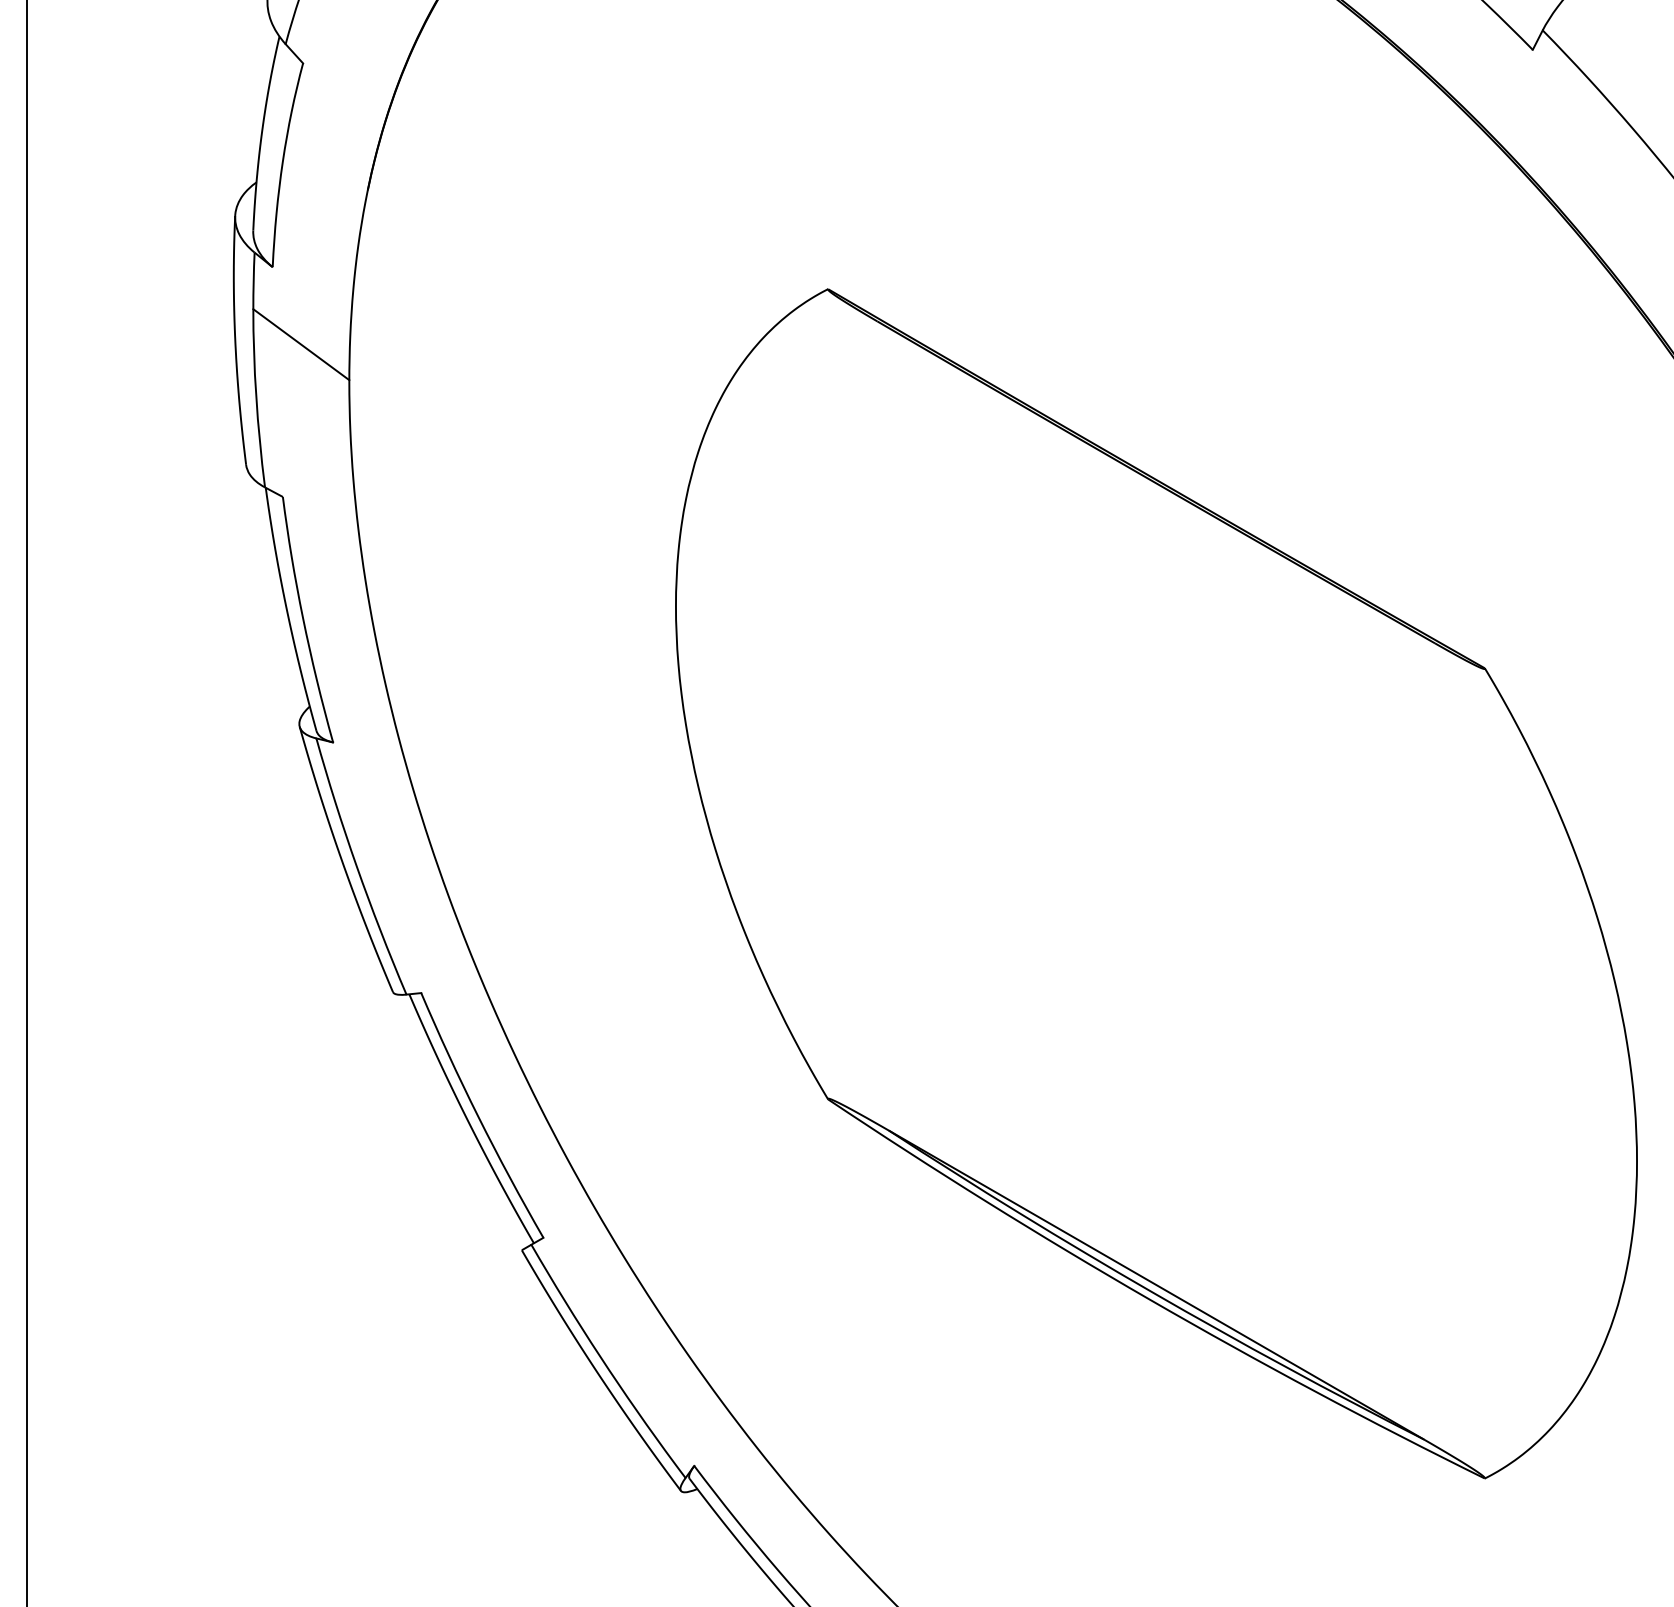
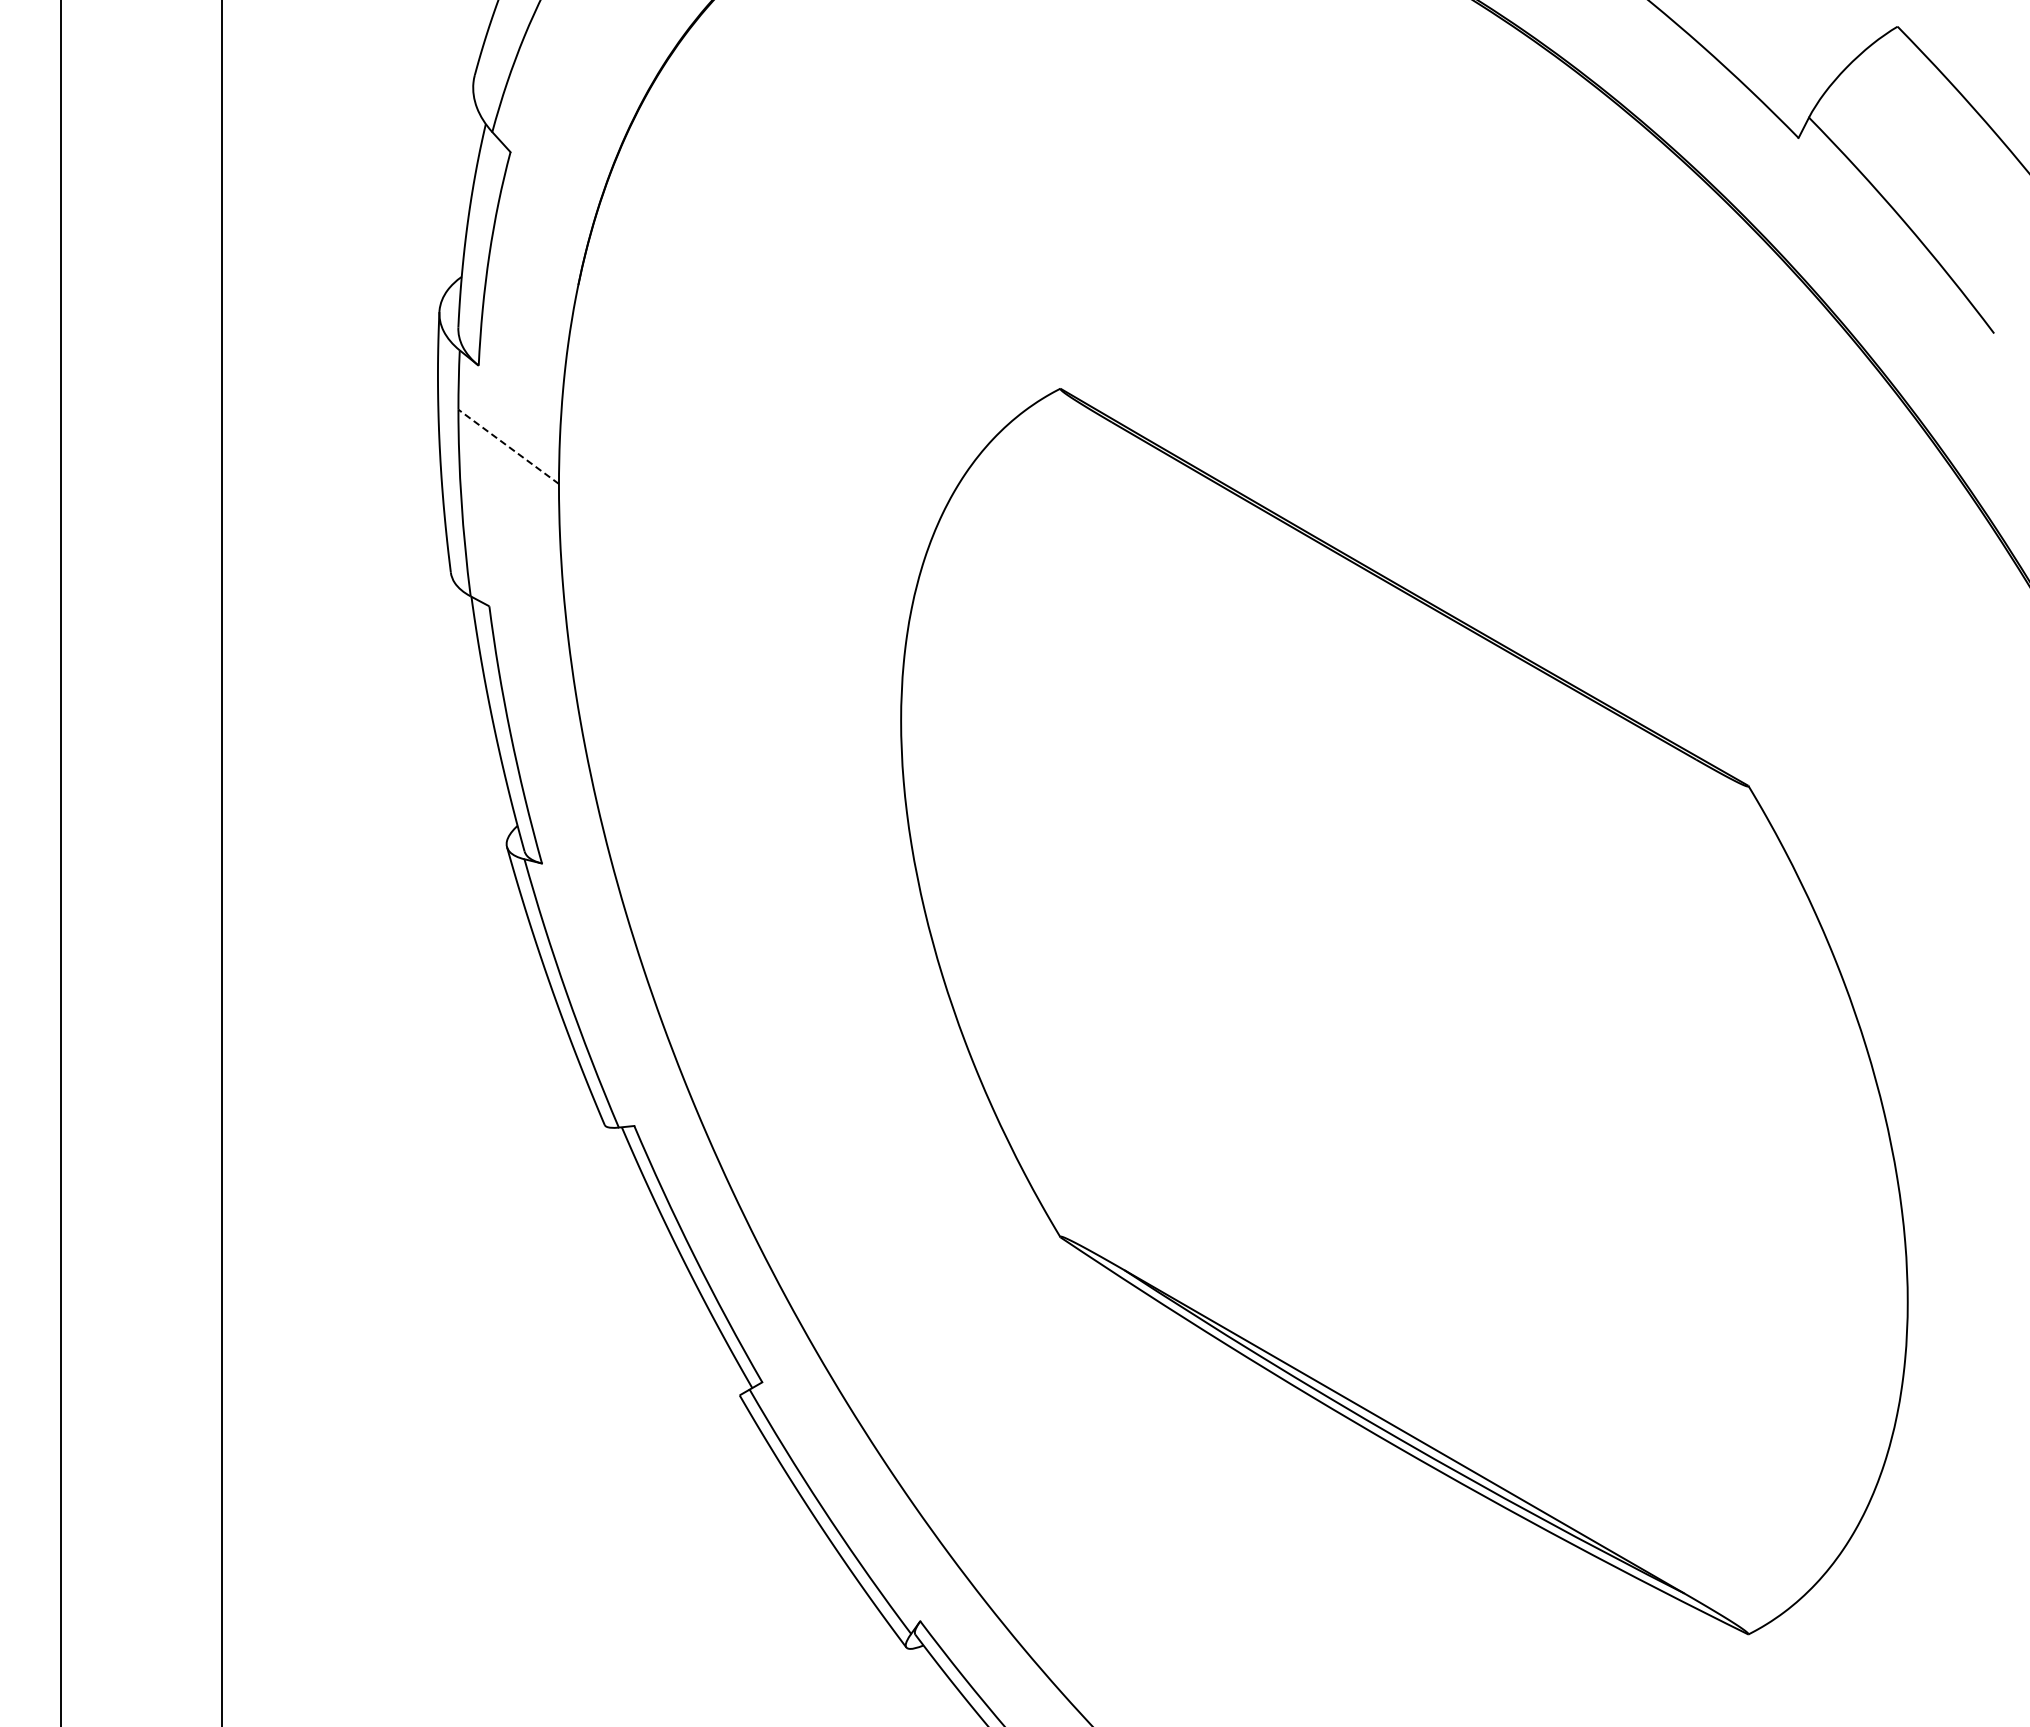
line: (301, 344) -> (508, 446), solid -> dashed

